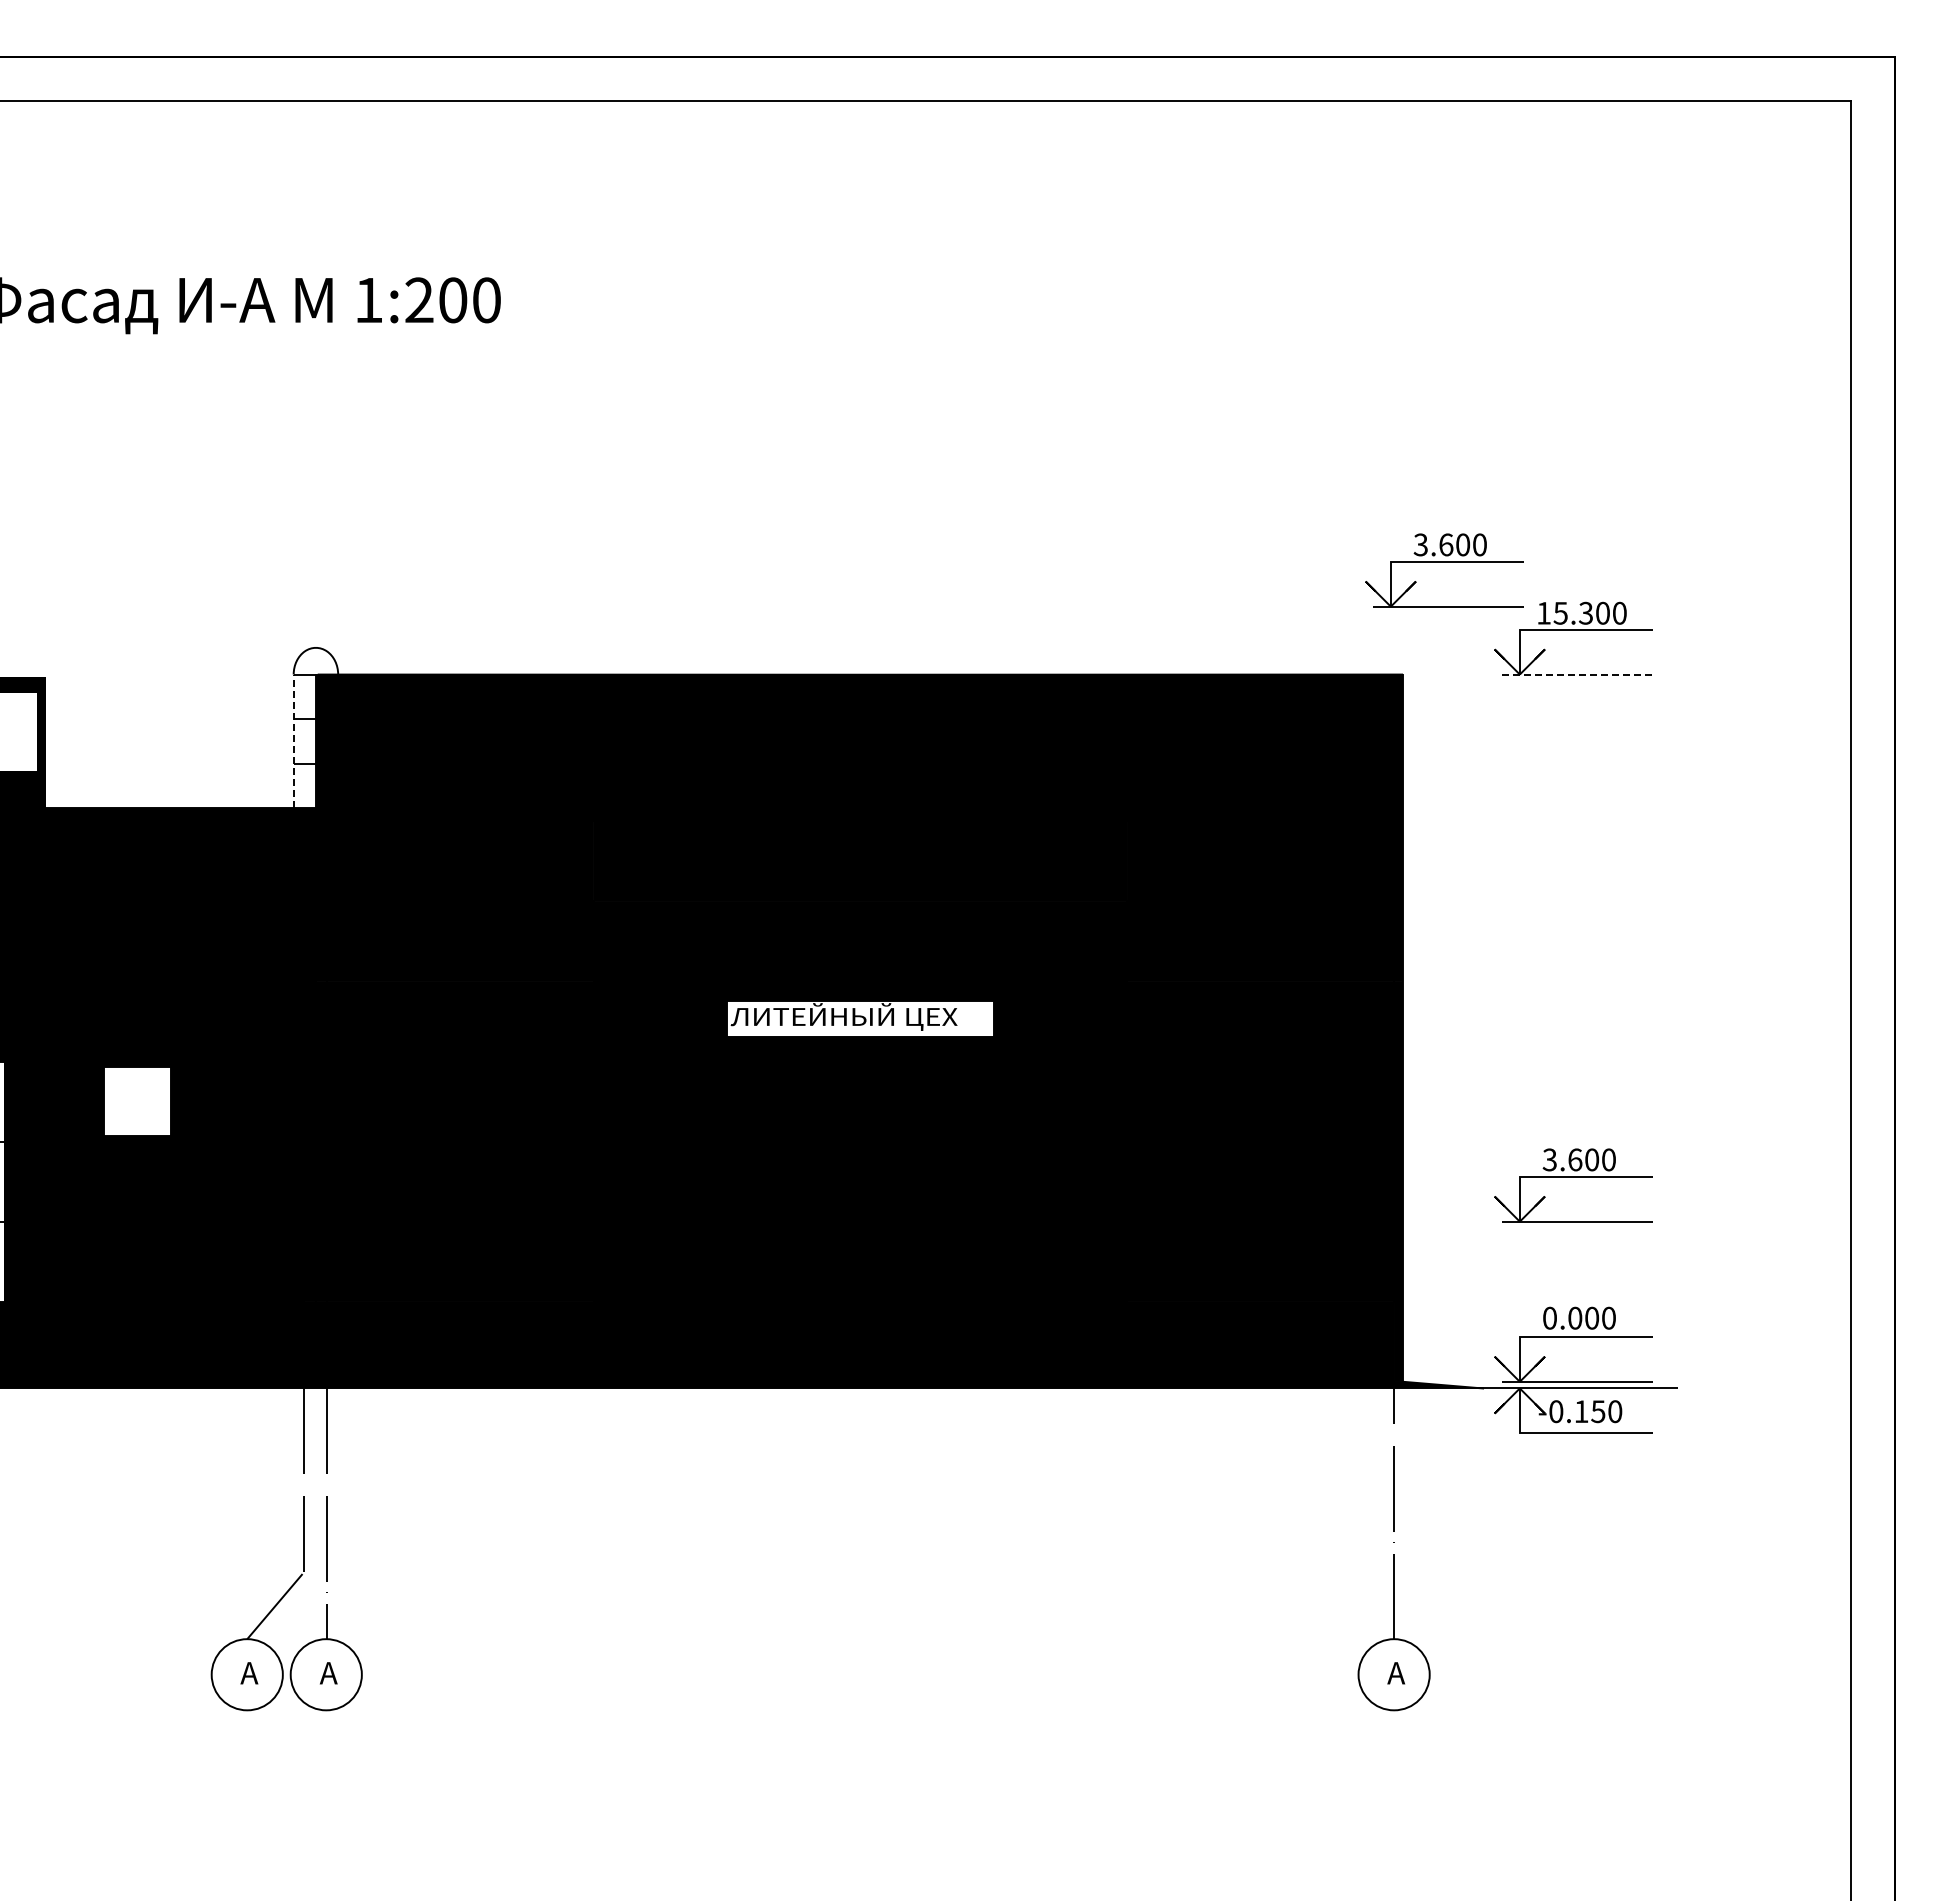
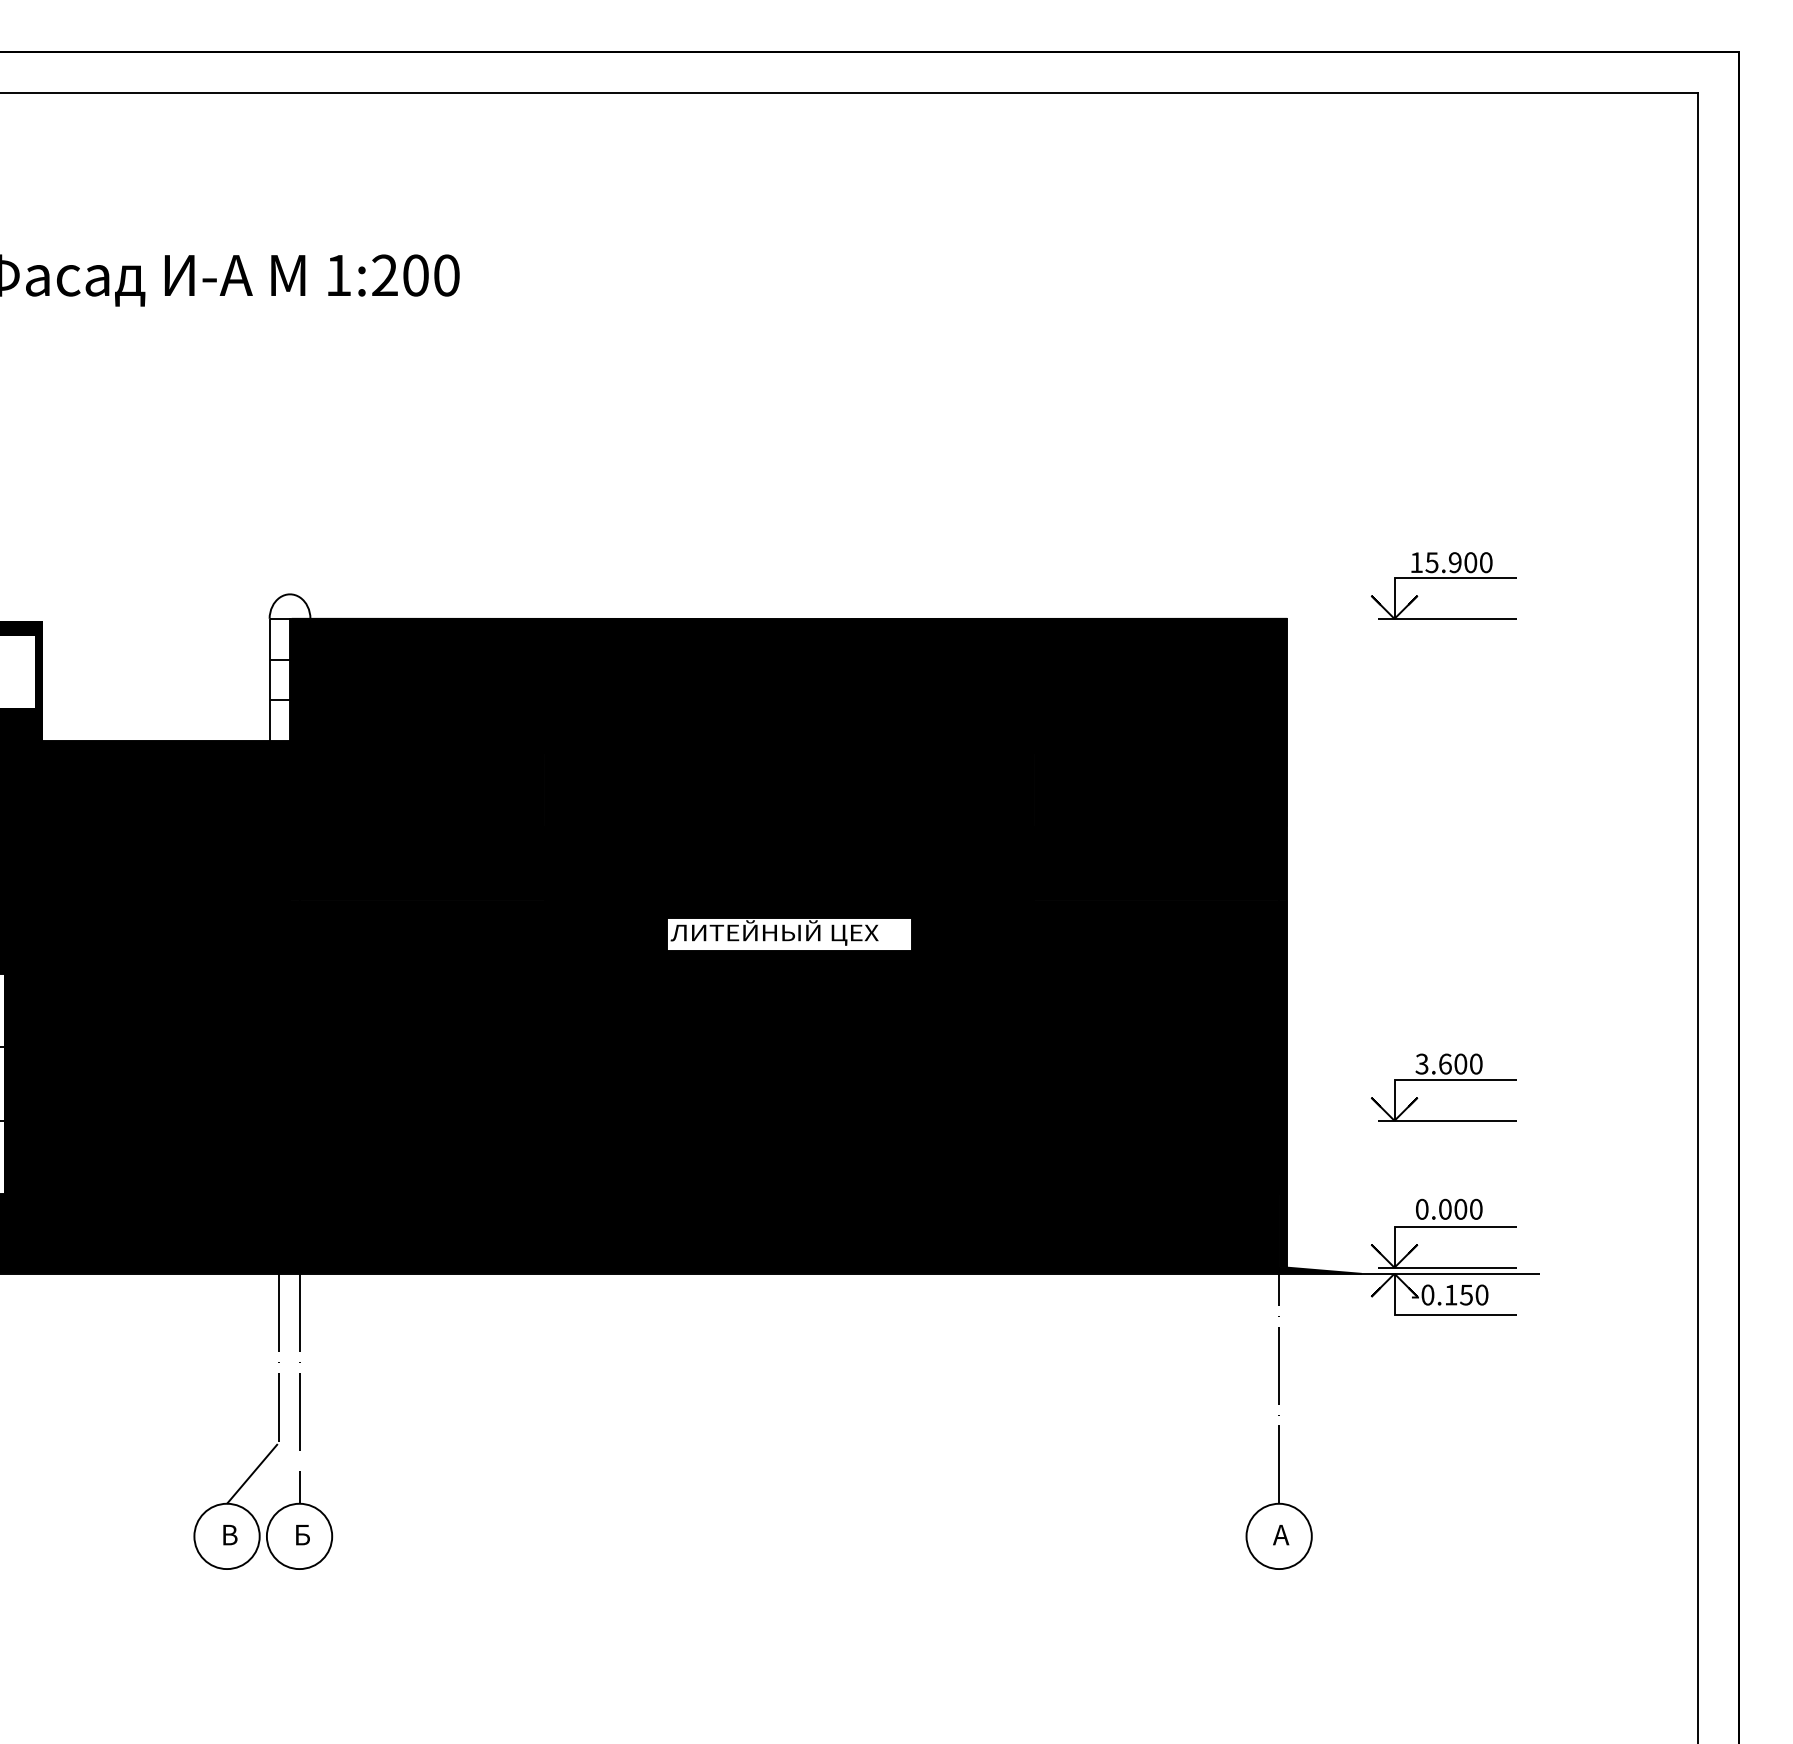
part: (1444, 562) -> (1325, 516), removed
text: (1585, 613) -> (1454, 562), 15.300 -> 15.900
line: (1577, 674) -> (1447, 618), dashed -> solid
line: (293, 741) -> (269, 680), dashed -> solid
fill: (137, 1101) -> (126, 1010), added
text: (249, 1673) -> (229, 1535), А -> В
text: (328, 1673) -> (301, 1535), А -> Б

